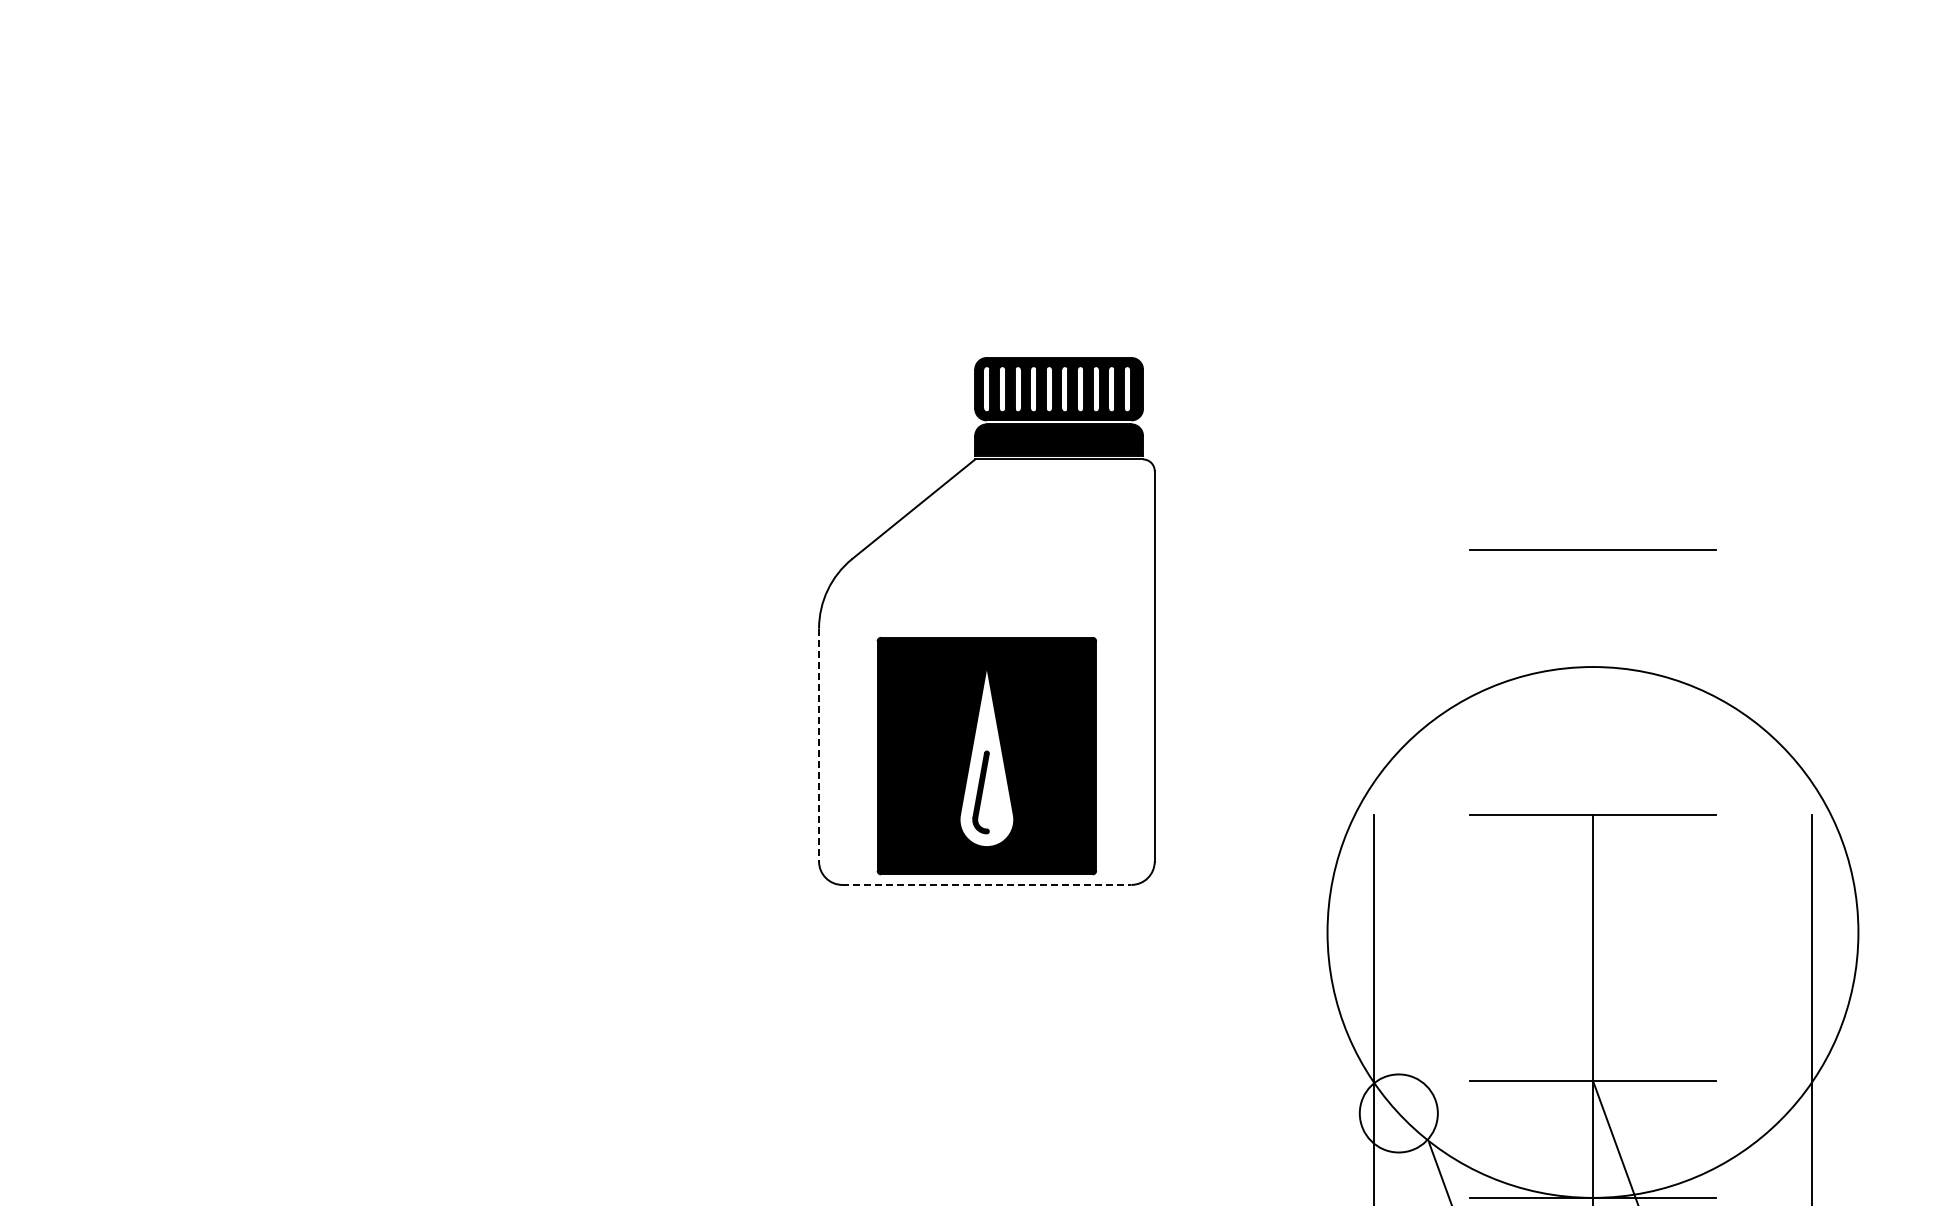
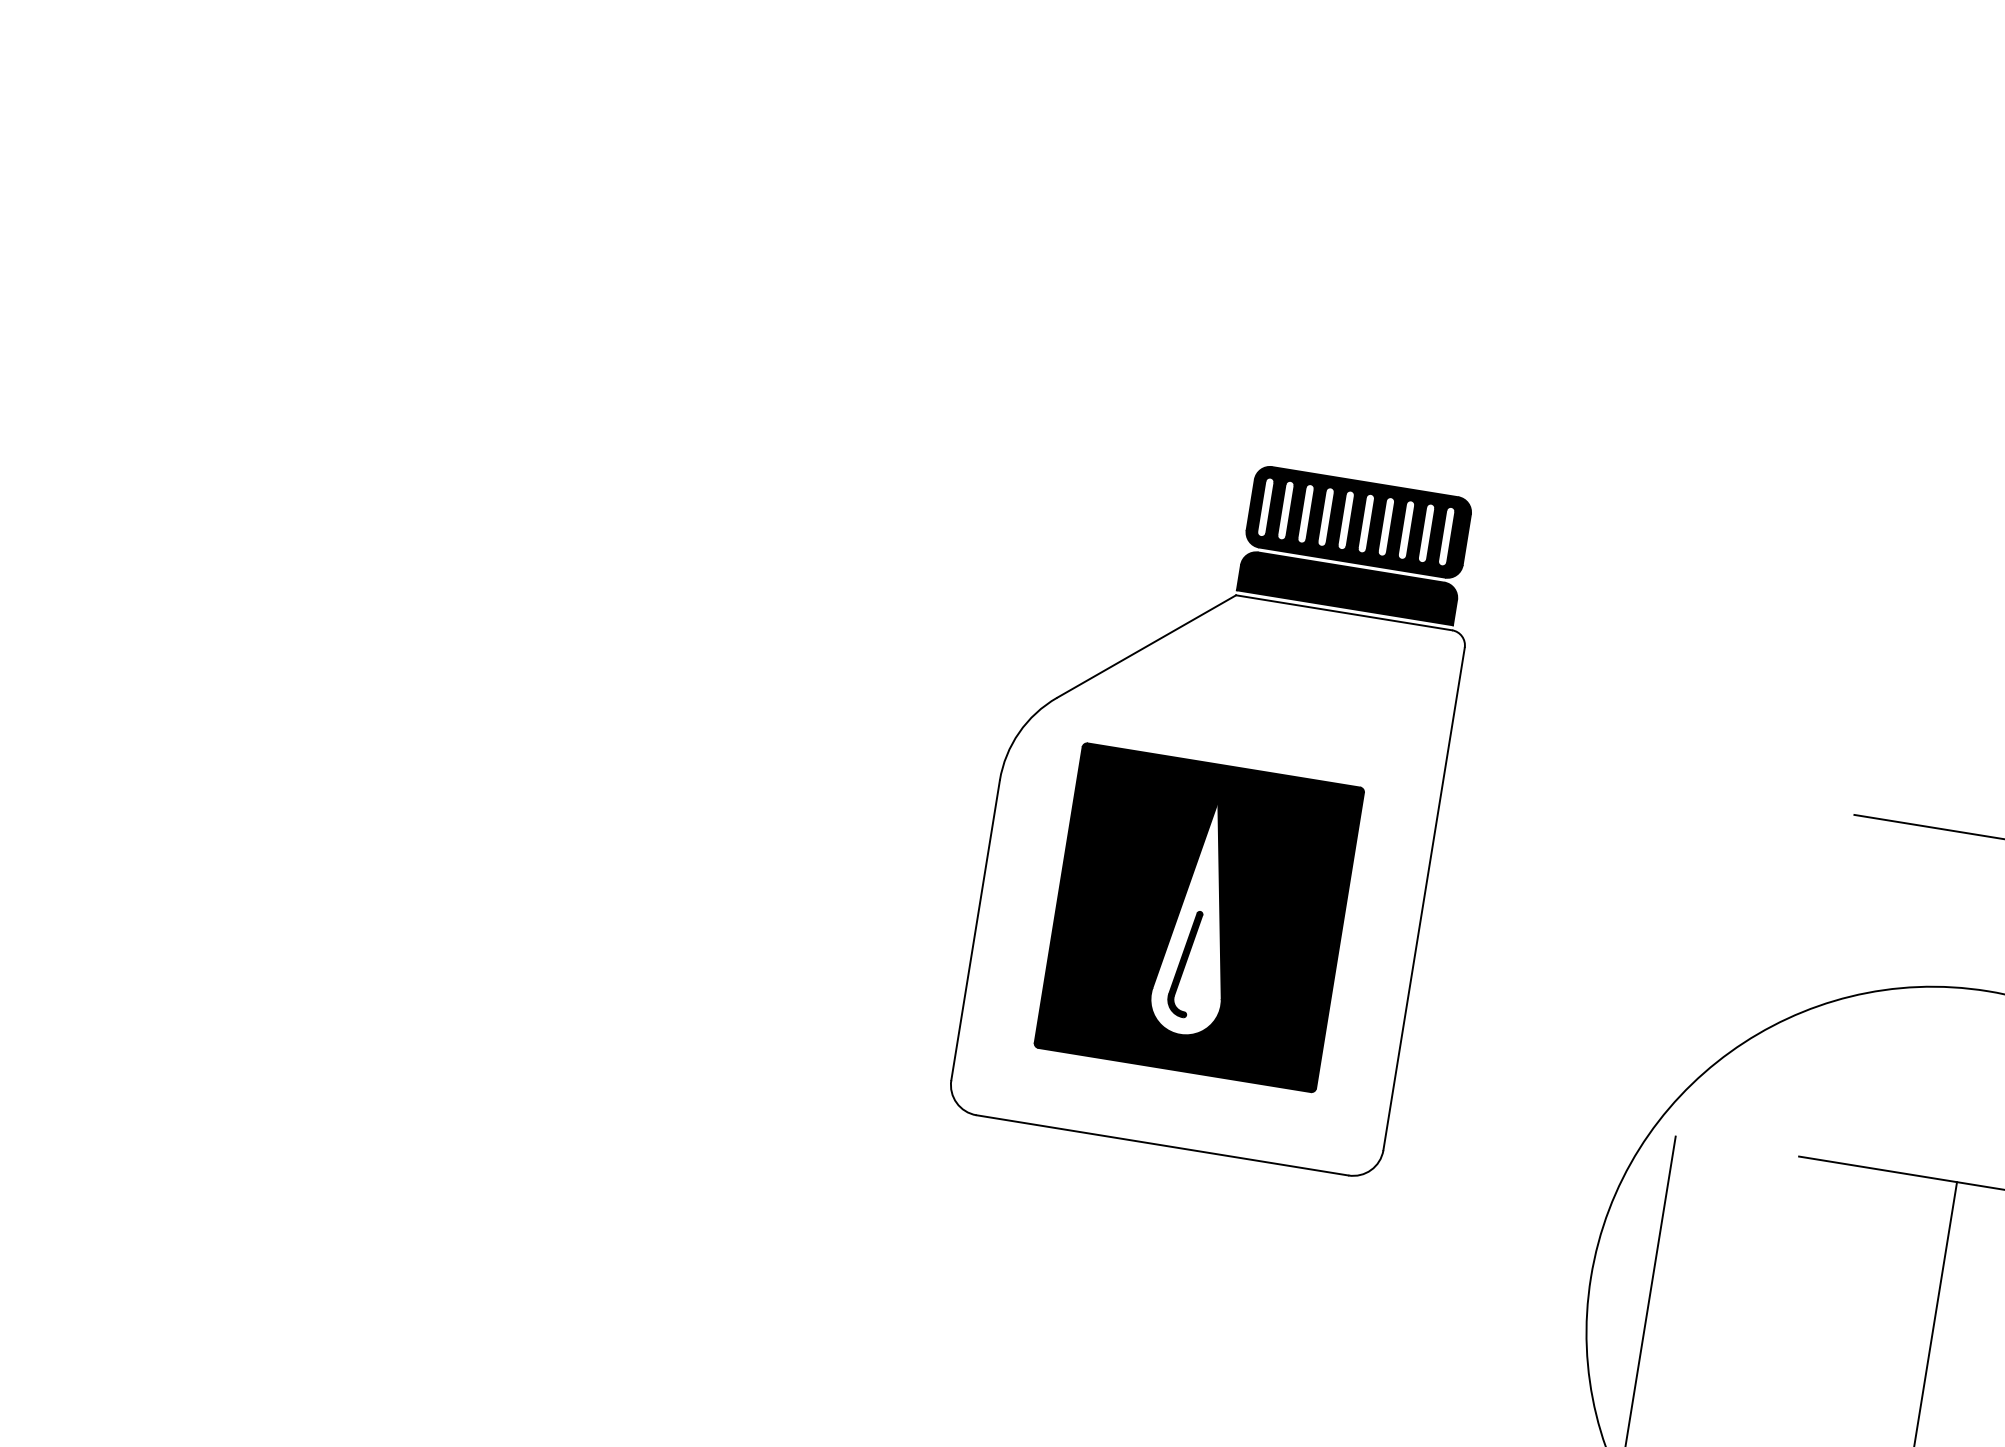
line: (819, 745) -> (976, 931), dashed -> solid
part: (986, 756) -> (1198, 918), moved
line: (987, 884) -> (1163, 1144), dashed -> solid

